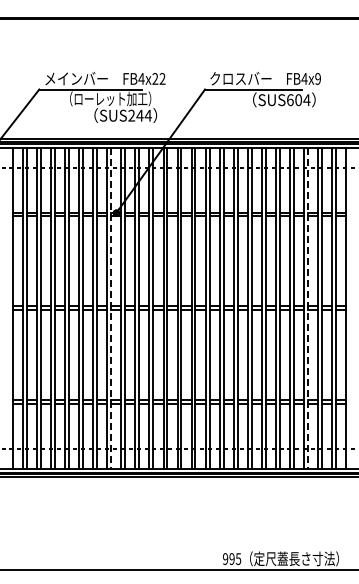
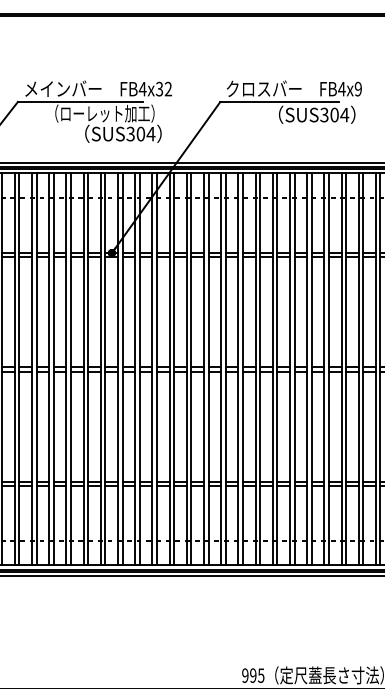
text: (155, 79) -> (159, 89), FB4x22 -> FB4x32
text: (289, 100) -> (323, 115), SUS604 -> SUS304
text: (135, 115) -> (135, 133), SUS244 -> SUS304
line: (111, 308) -> (106, 369), dashed -> solid
line: (308, 308) -> (346, 369), dashed -> solid

